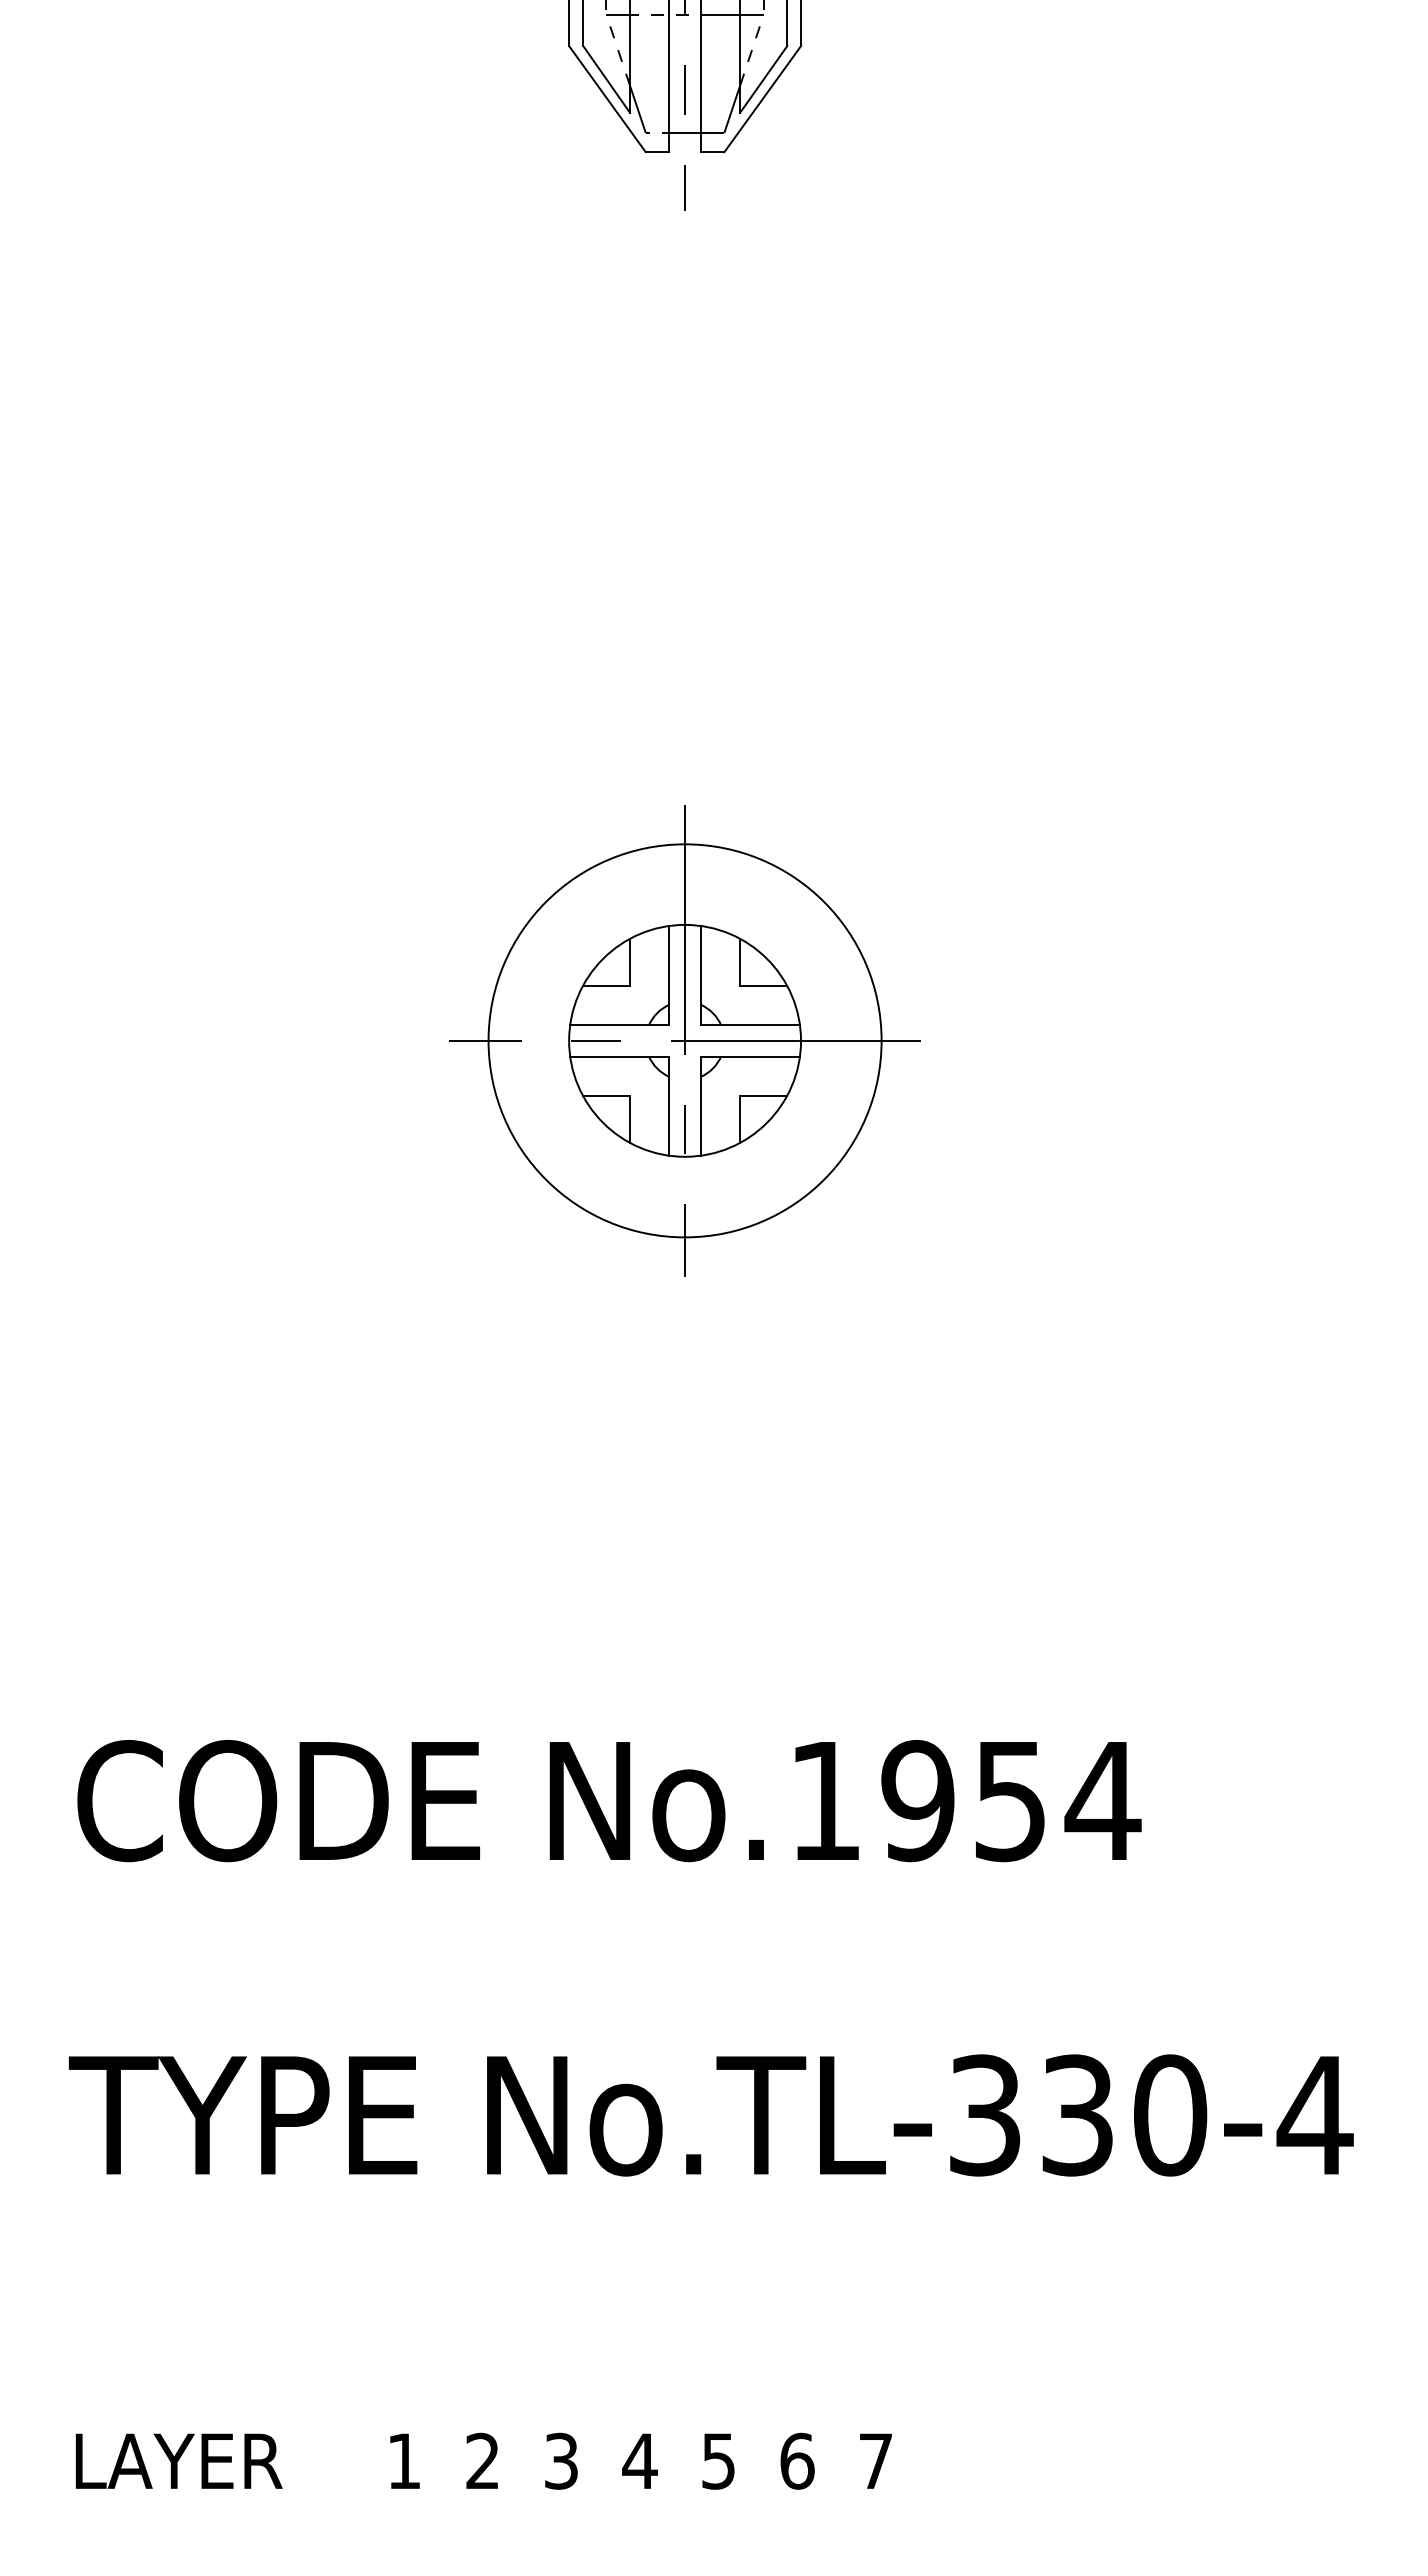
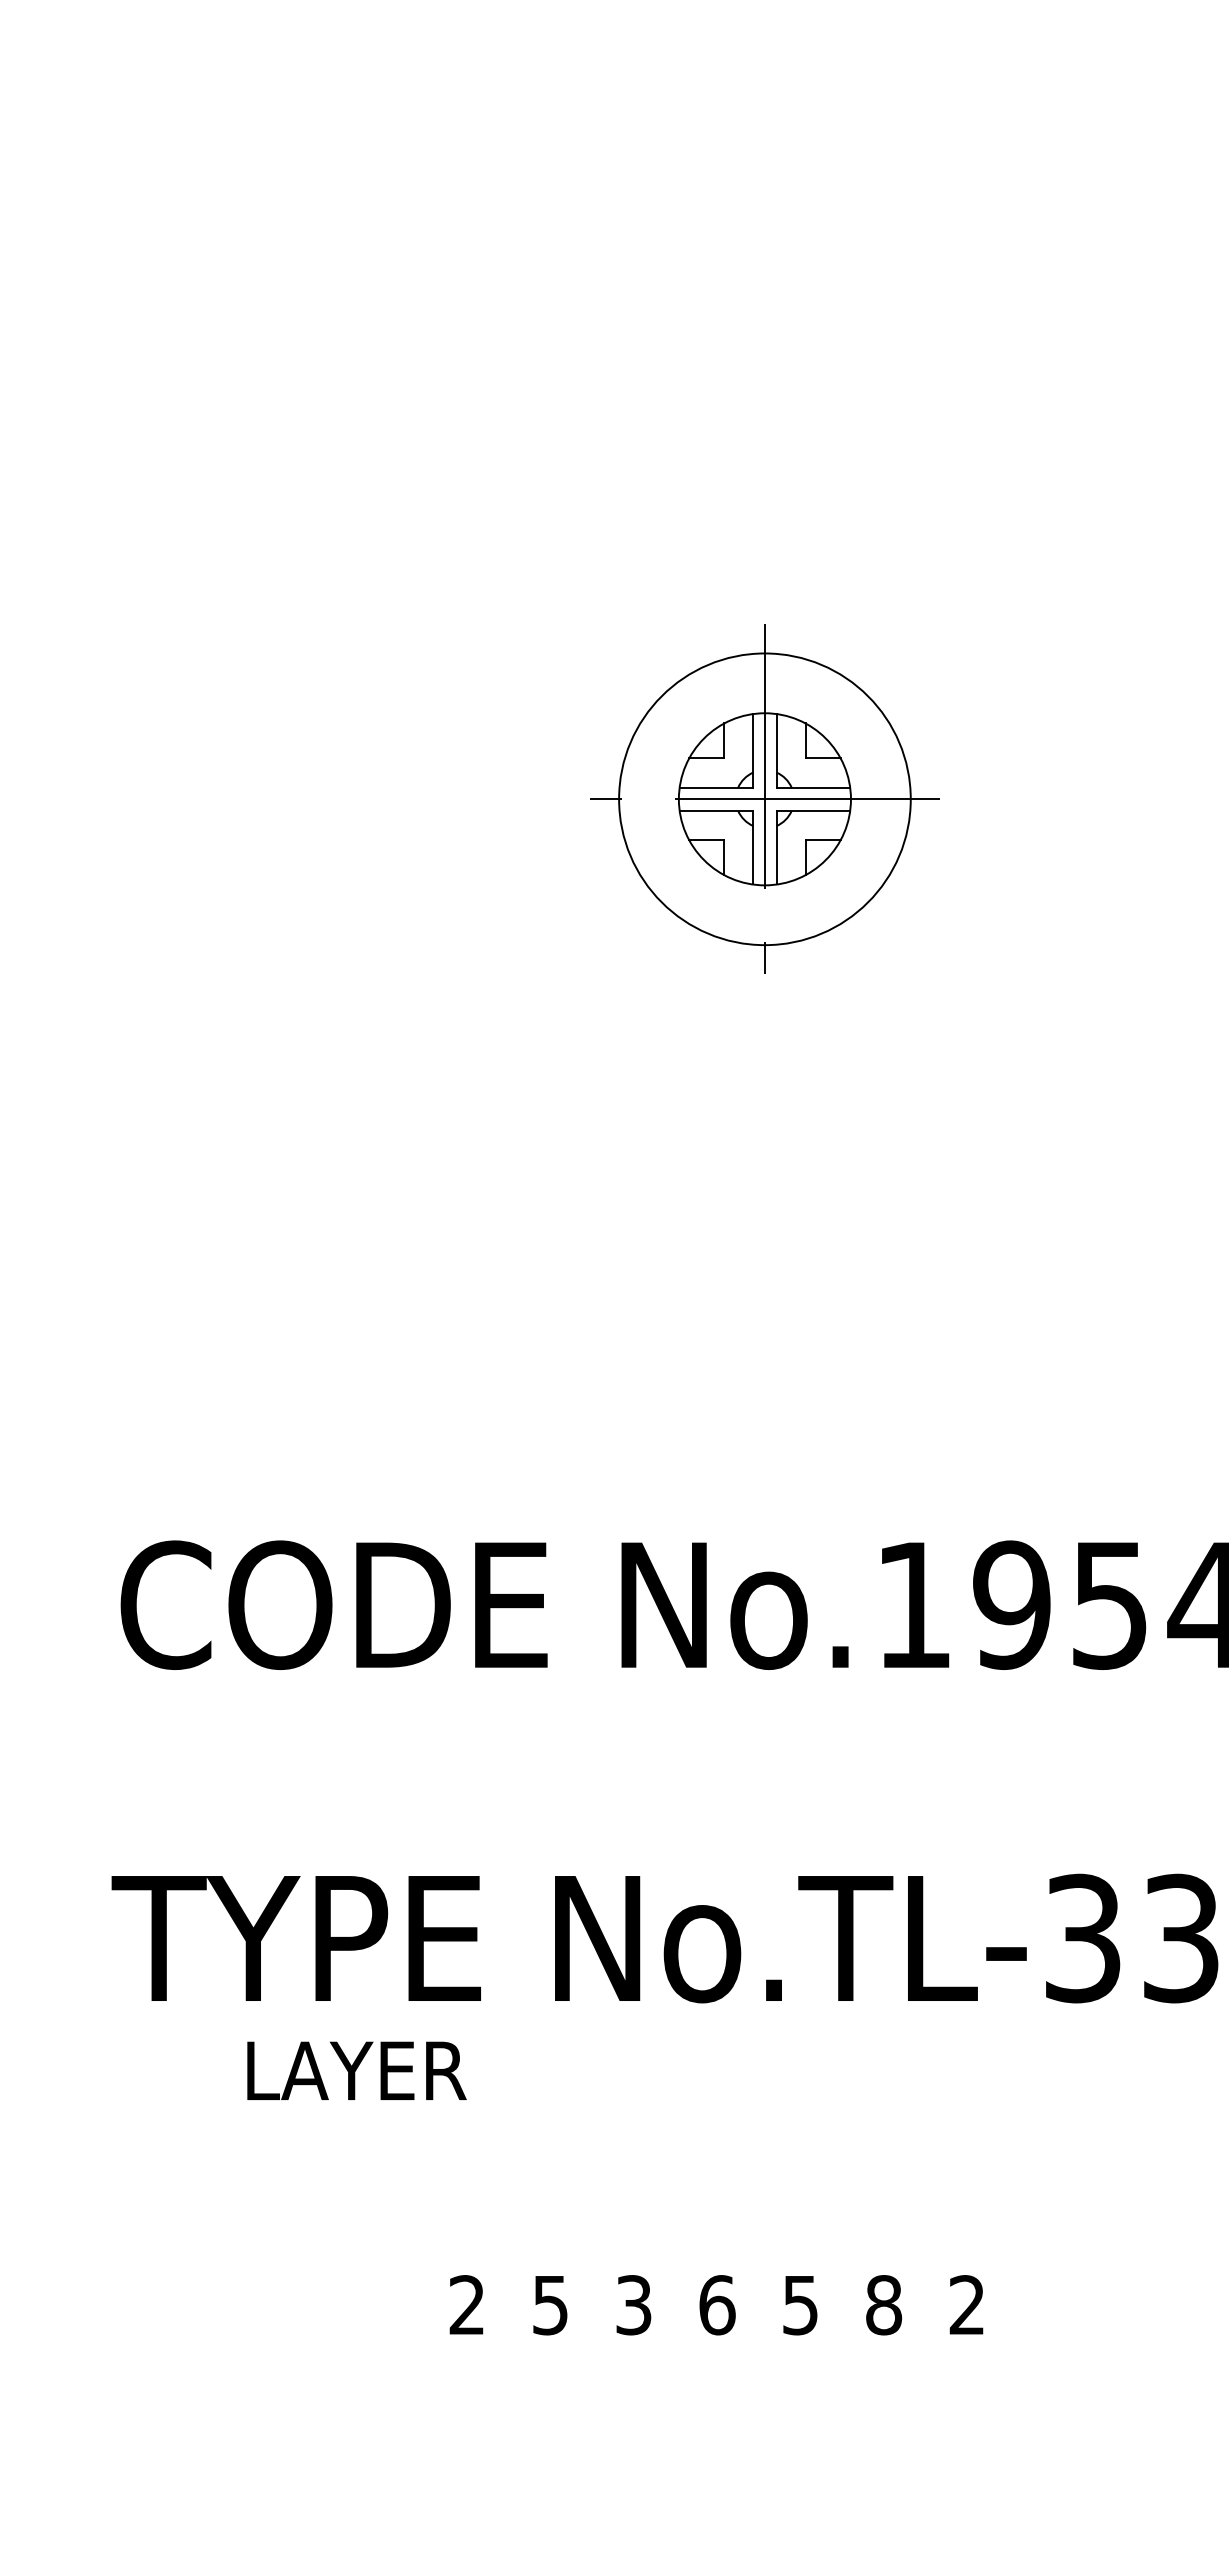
part: (684, 1040) -> (764, 798), size x0.7
text: (178, 2460) -> (356, 2070), moved
text: (403, 2460) -> (466, 2304), 1 -> 2
text: (482, 2460) -> (550, 2304), 2 -> 5
text: (639, 2460) -> (716, 2304), 4 -> 6
text: (797, 2460) -> (884, 2304), 6 -> 8
text: (875, 2460) -> (966, 2304), 7 -> 2

